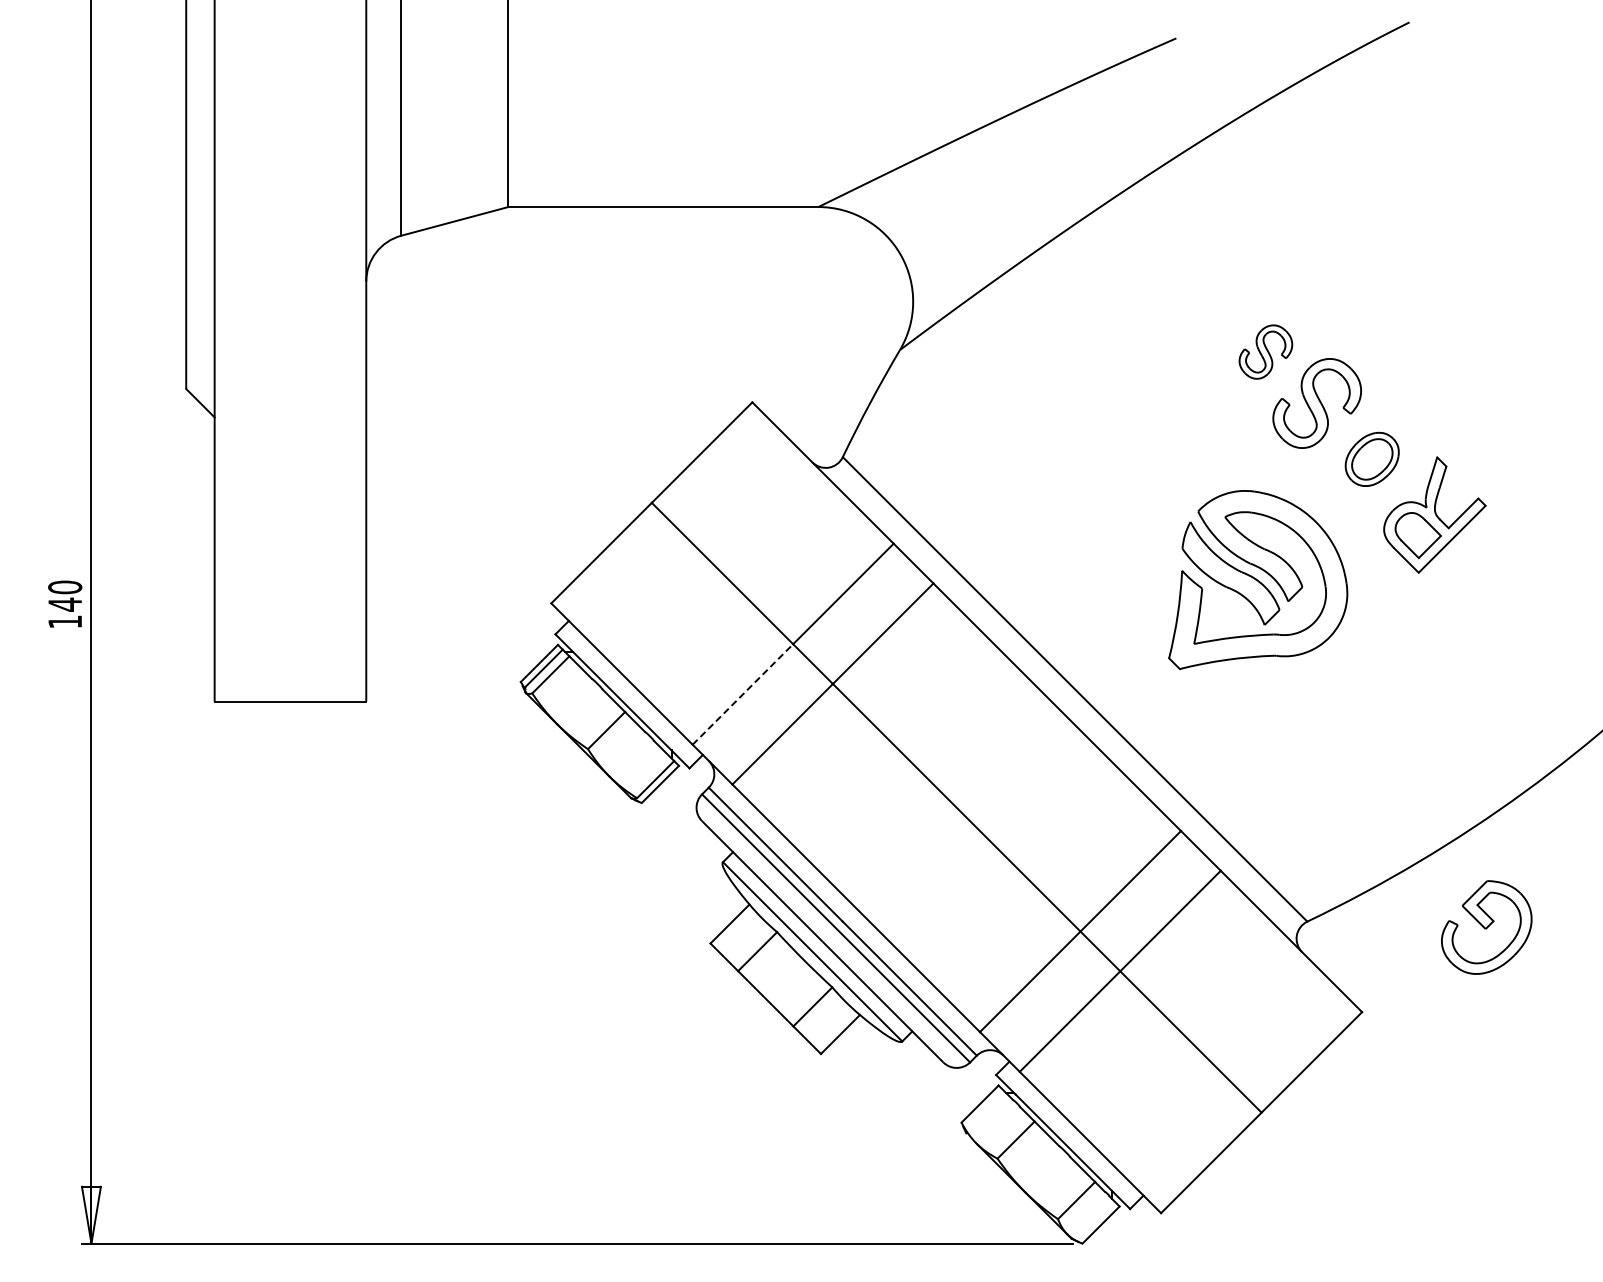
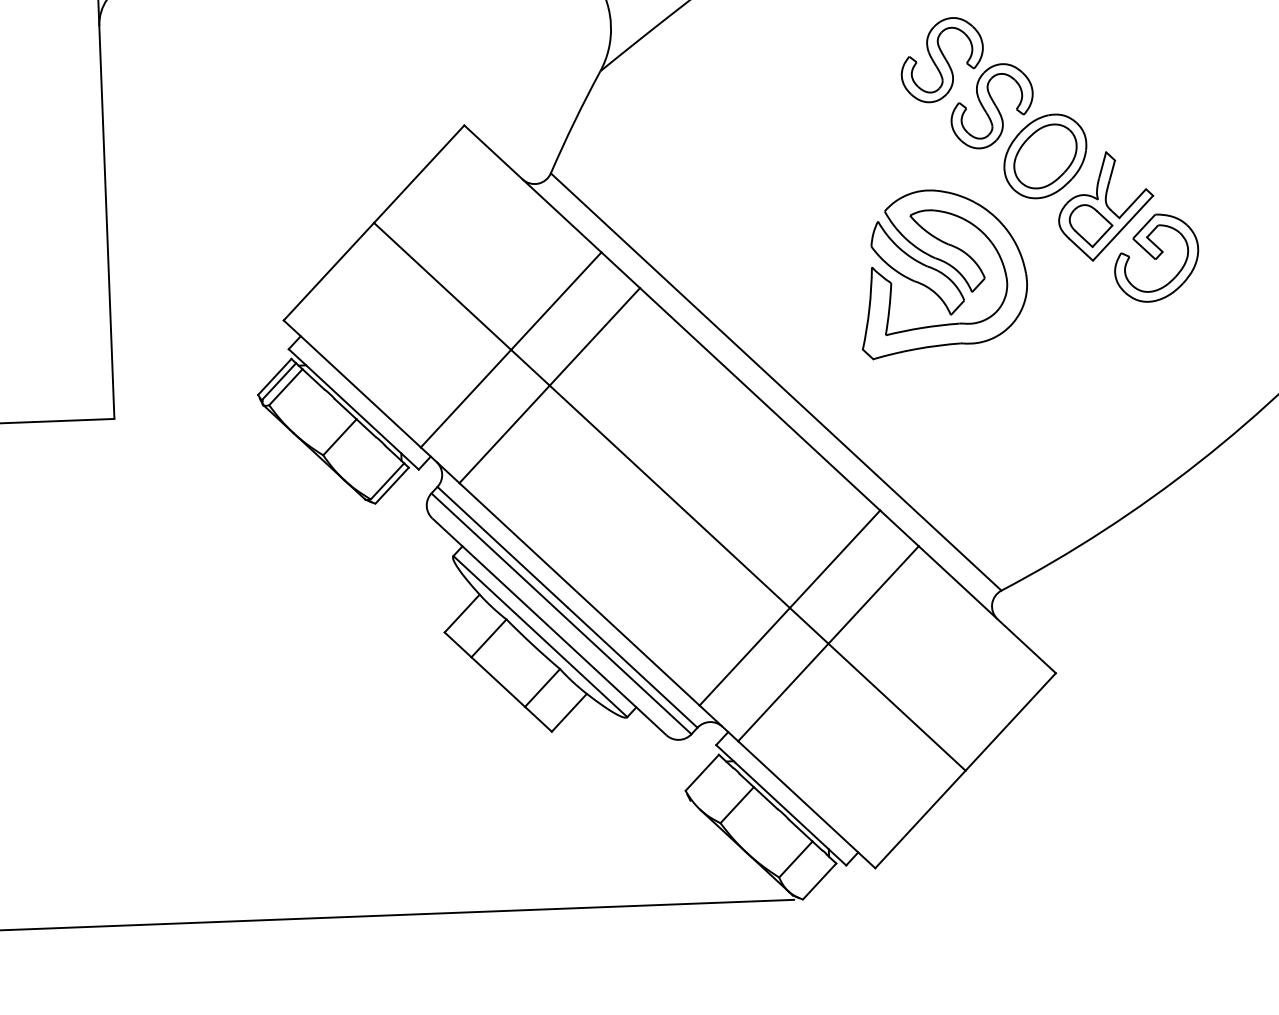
part: (1265, 351) -> (941, 59), size x1.67
part: (1372, 459) -> (1045, 156), size x1.67
line: (743, 694) -> (466, 398), dashed -> solid
part: (1486, 927) -> (1156, 258), moved

